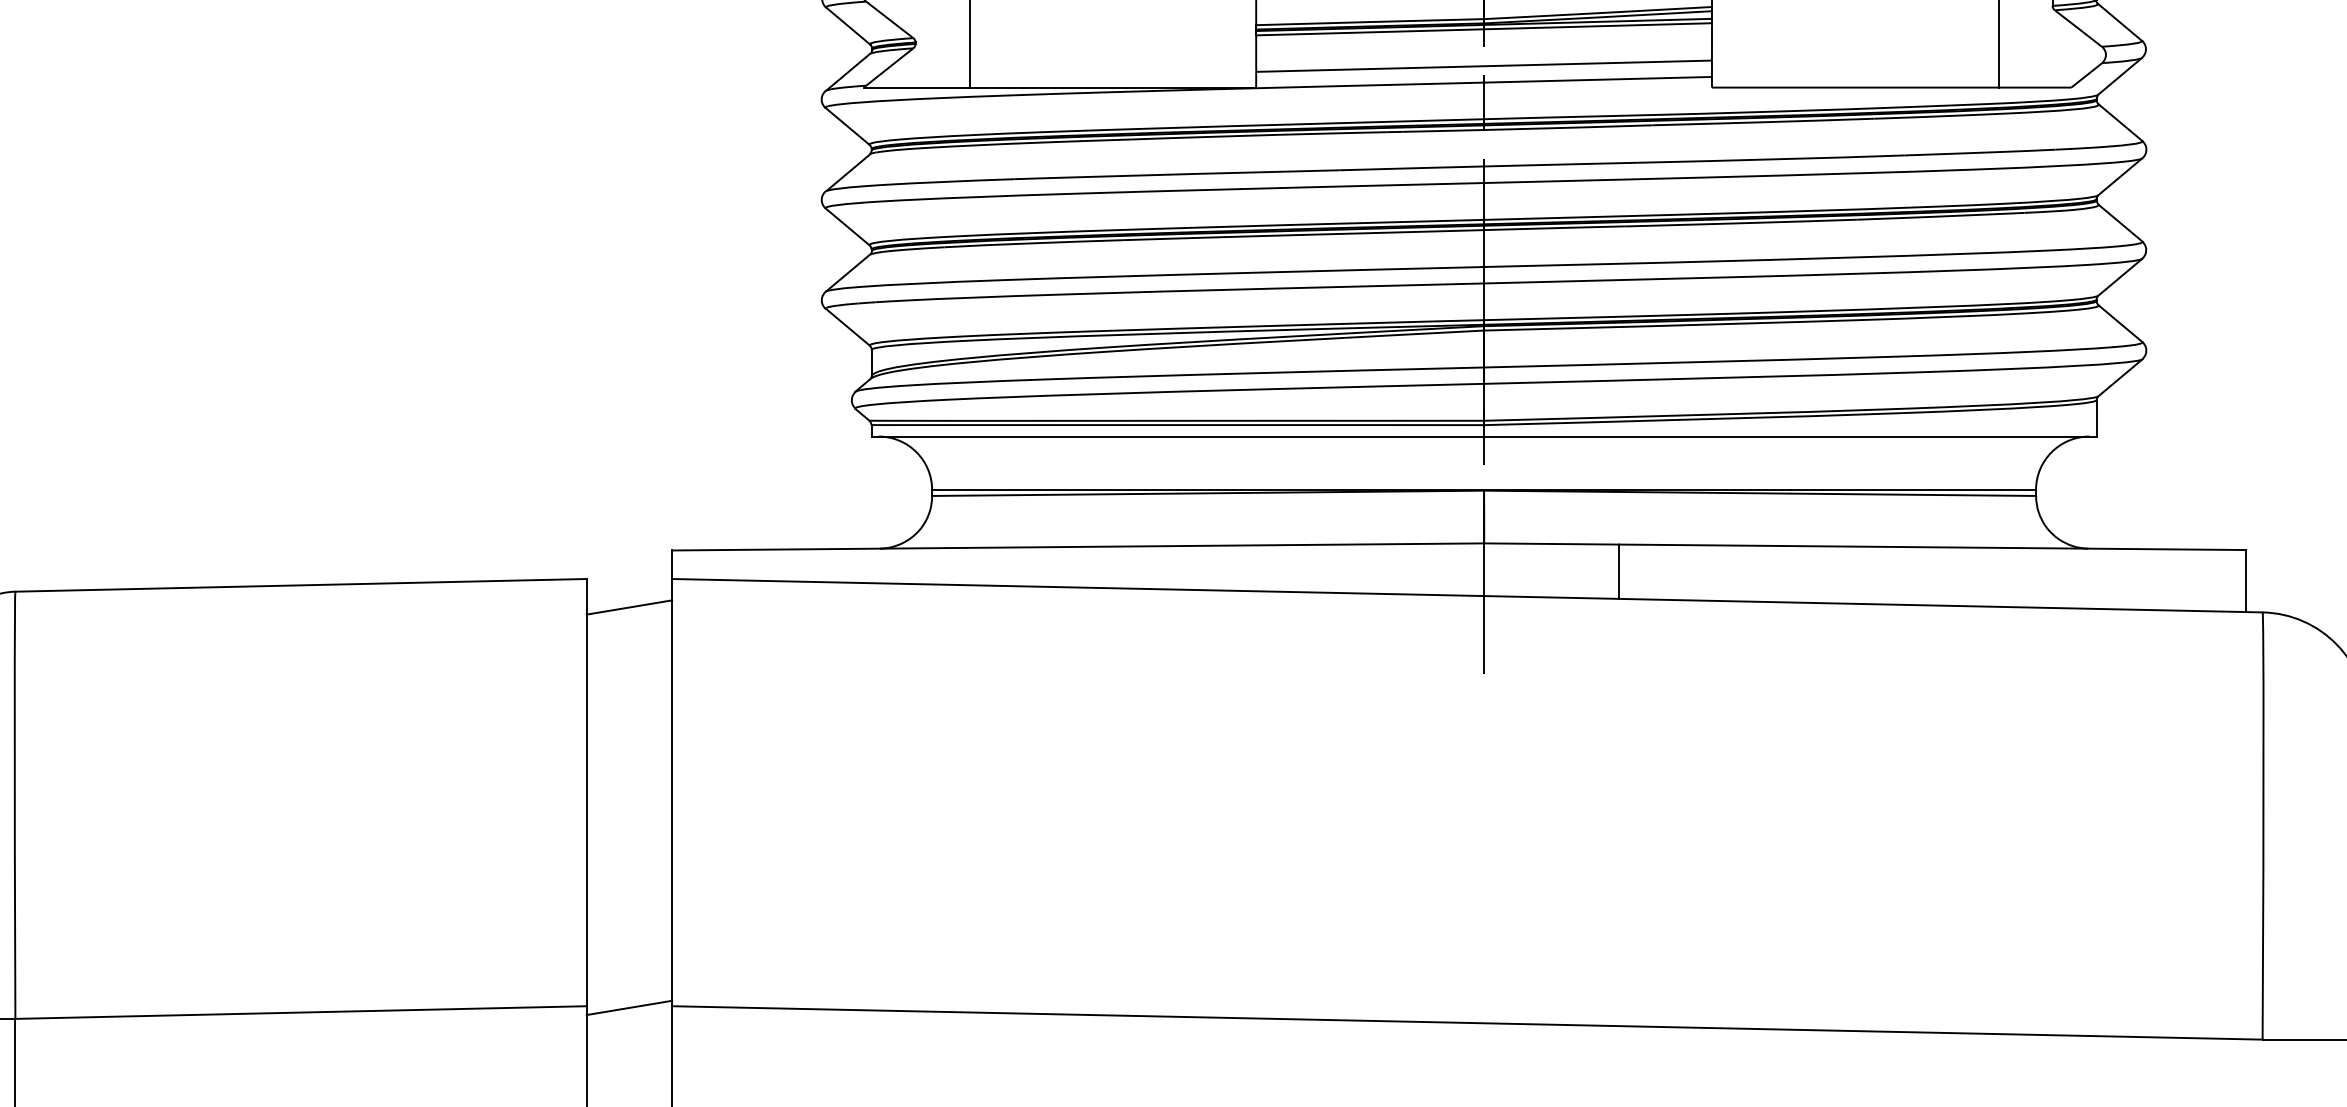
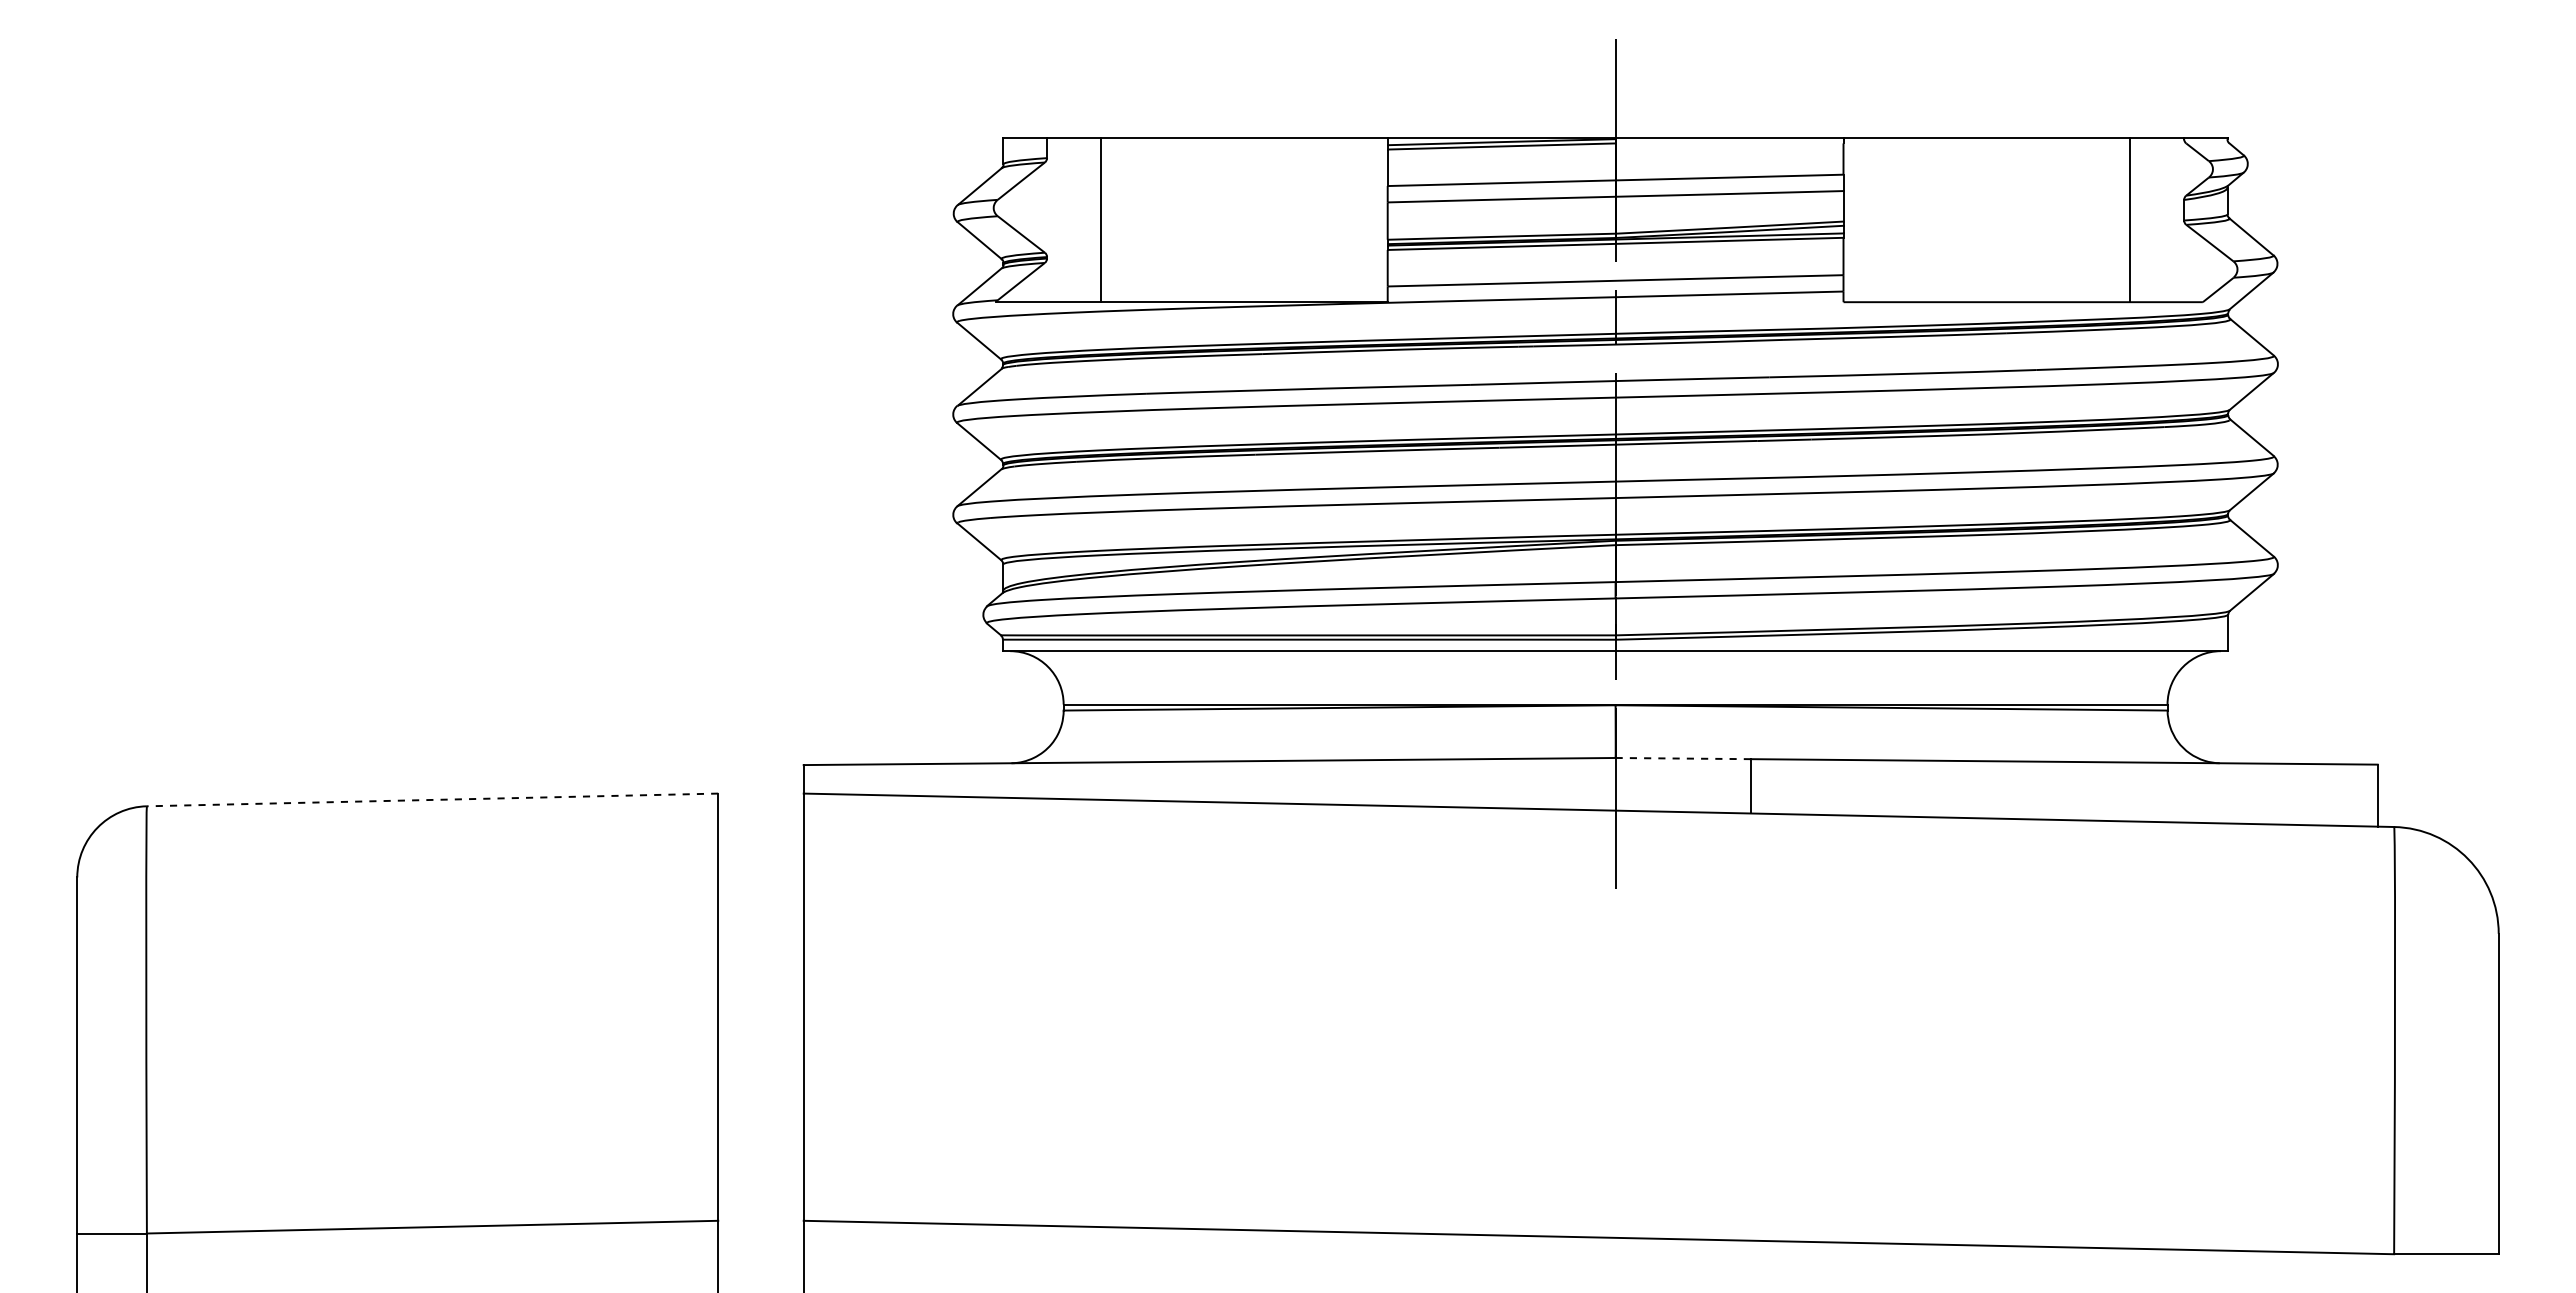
line: (1551, 543) -> (1683, 758), solid -> dashed
line: (300, 584) -> (432, 799), solid -> dashed
line: (628, 606) -> (760, 821), removed
line: (628, 1007) -> (760, 1222), removed

